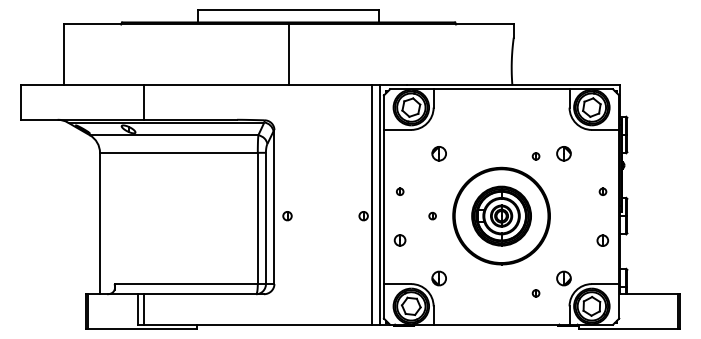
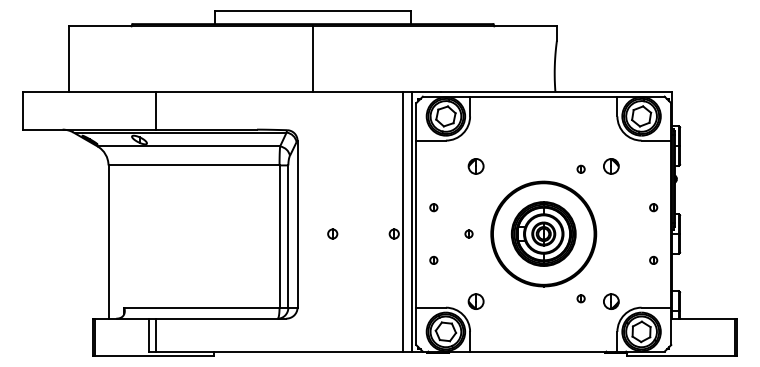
part: (287, 215) -> (332, 233), moved
part: (602, 239) -> (653, 259), size x0.62
part: (399, 240) -> (433, 260), size x0.62
part: (535, 293) -> (580, 298), moved

